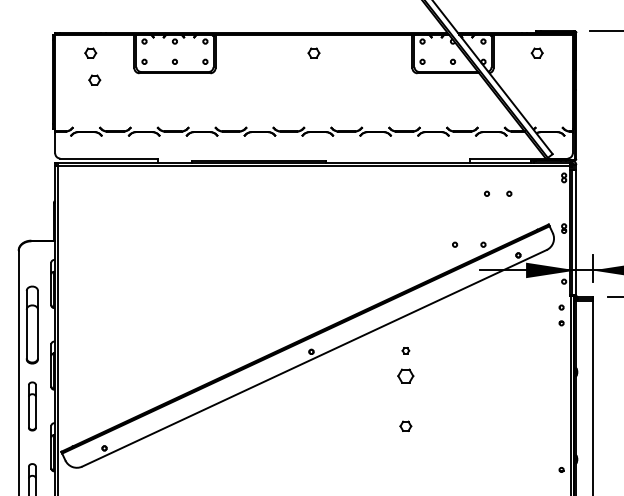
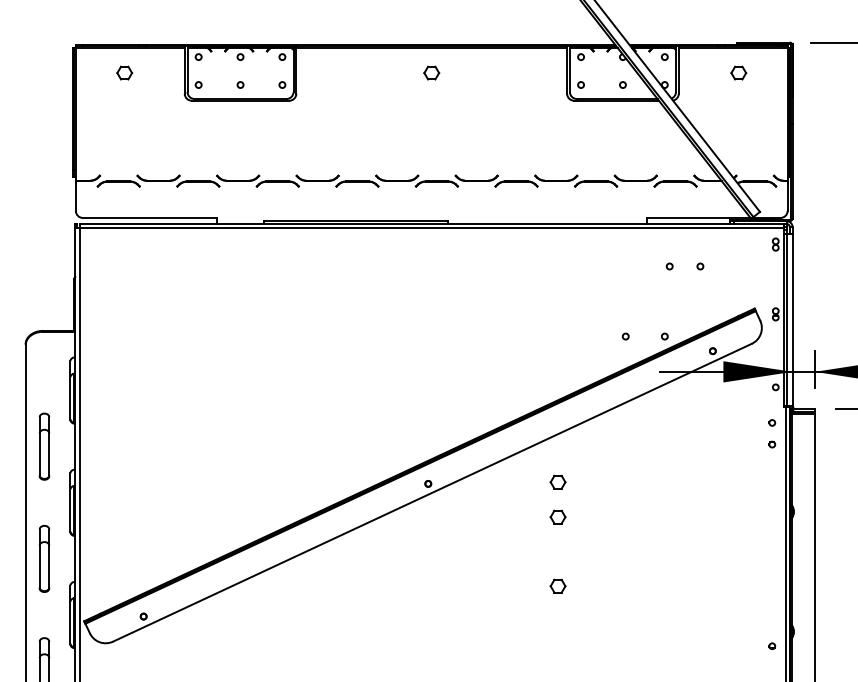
part: (94, 79) -> (129, 109), removed
part: (32, 324) -> (44, 446), size x0.62
part: (405, 350) -> (557, 481), size x1.67
part: (405, 375) -> (557, 516), size x0.71

